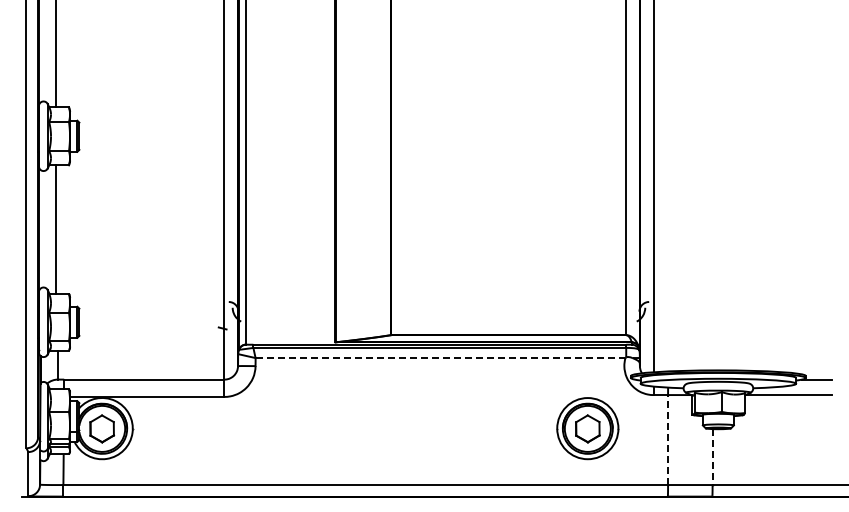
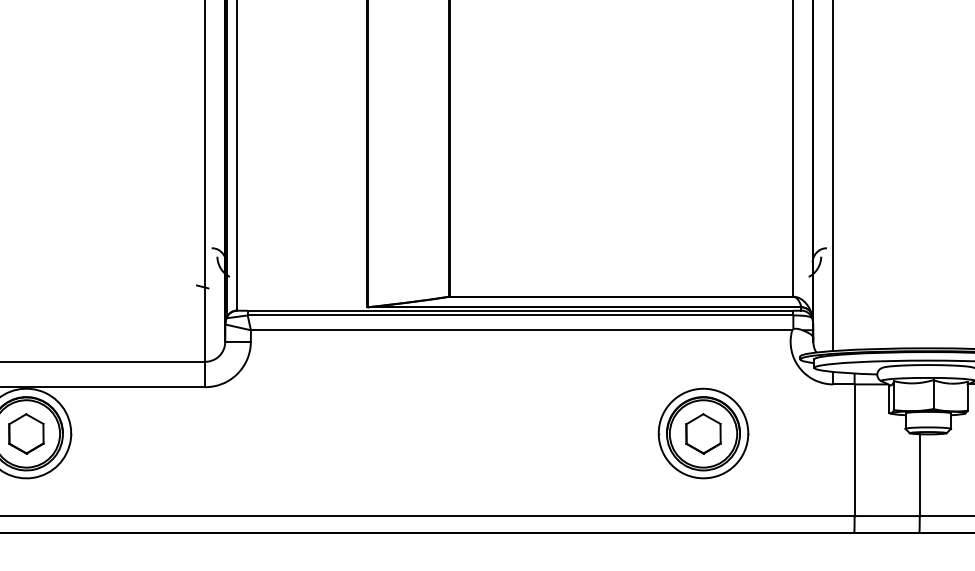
line: (440, 358) -> (521, 330), dashed -> solid
part: (587, 428) -> (703, 433), moved
line: (668, 440) -> (855, 450), dashed -> solid
line: (712, 457) -> (919, 475), dashed -> solid

